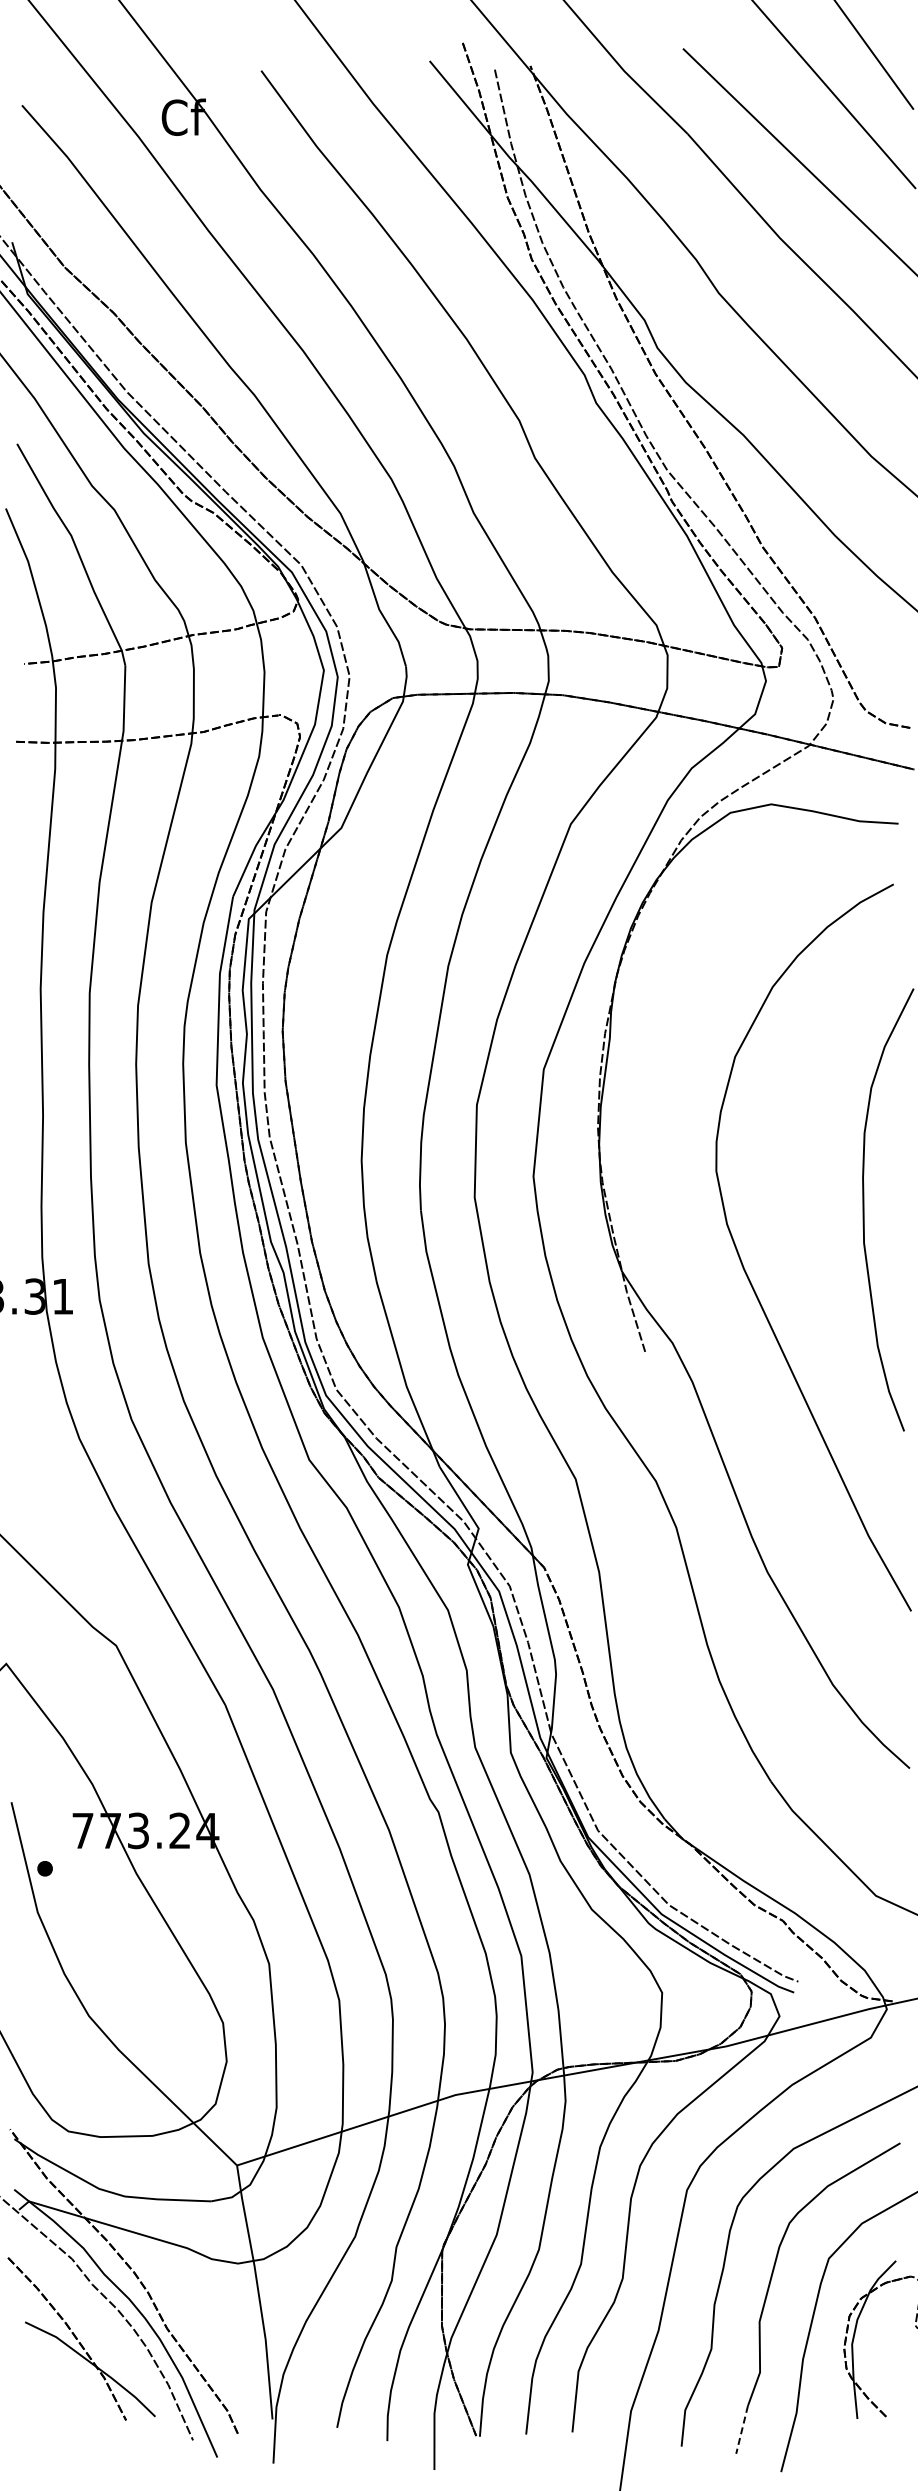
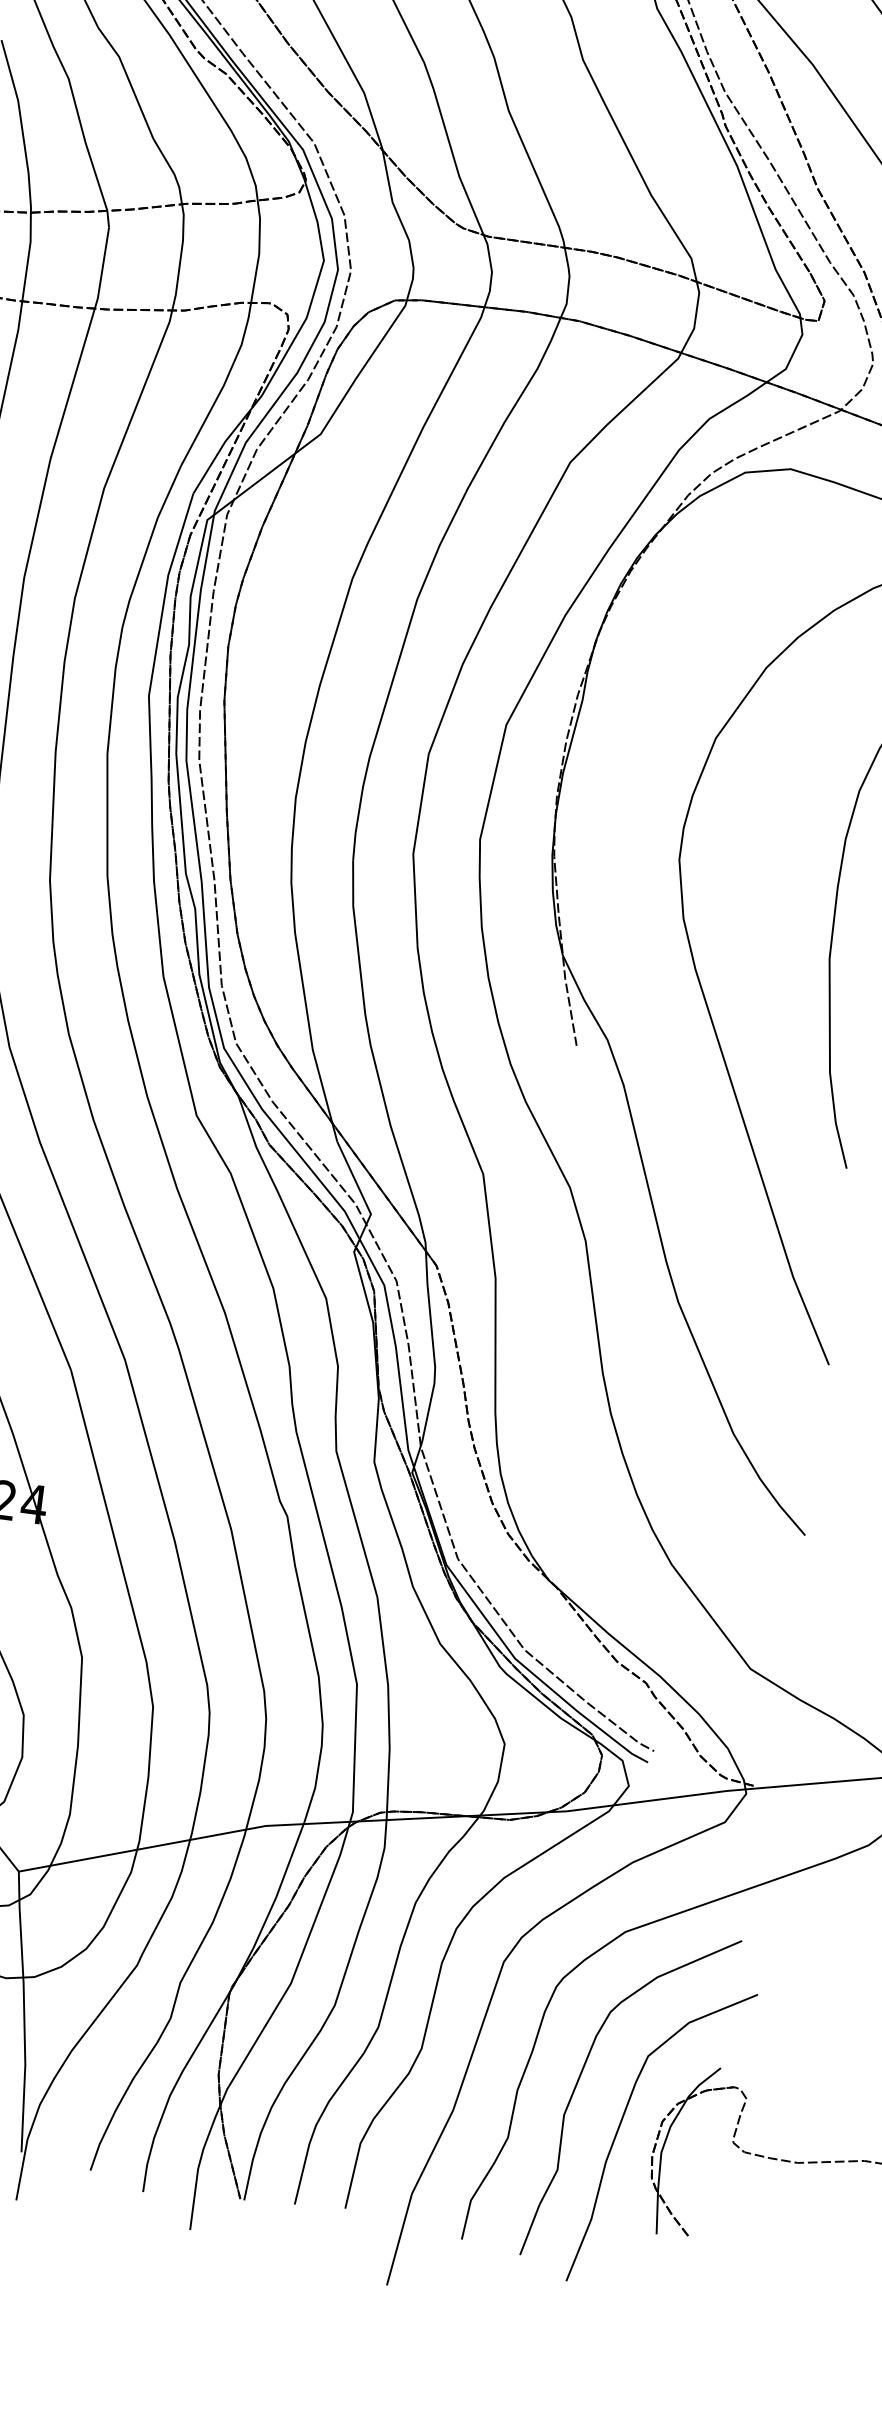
line: (742, 2429) -> (530, 2229), dashed -> solid

